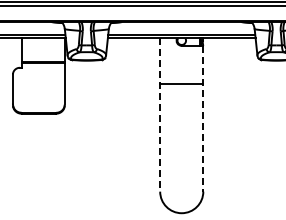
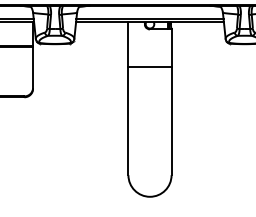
line: (160, 115) -> (128, 99), dashed -> solid
line: (203, 118) -> (171, 102), dashed -> solid

